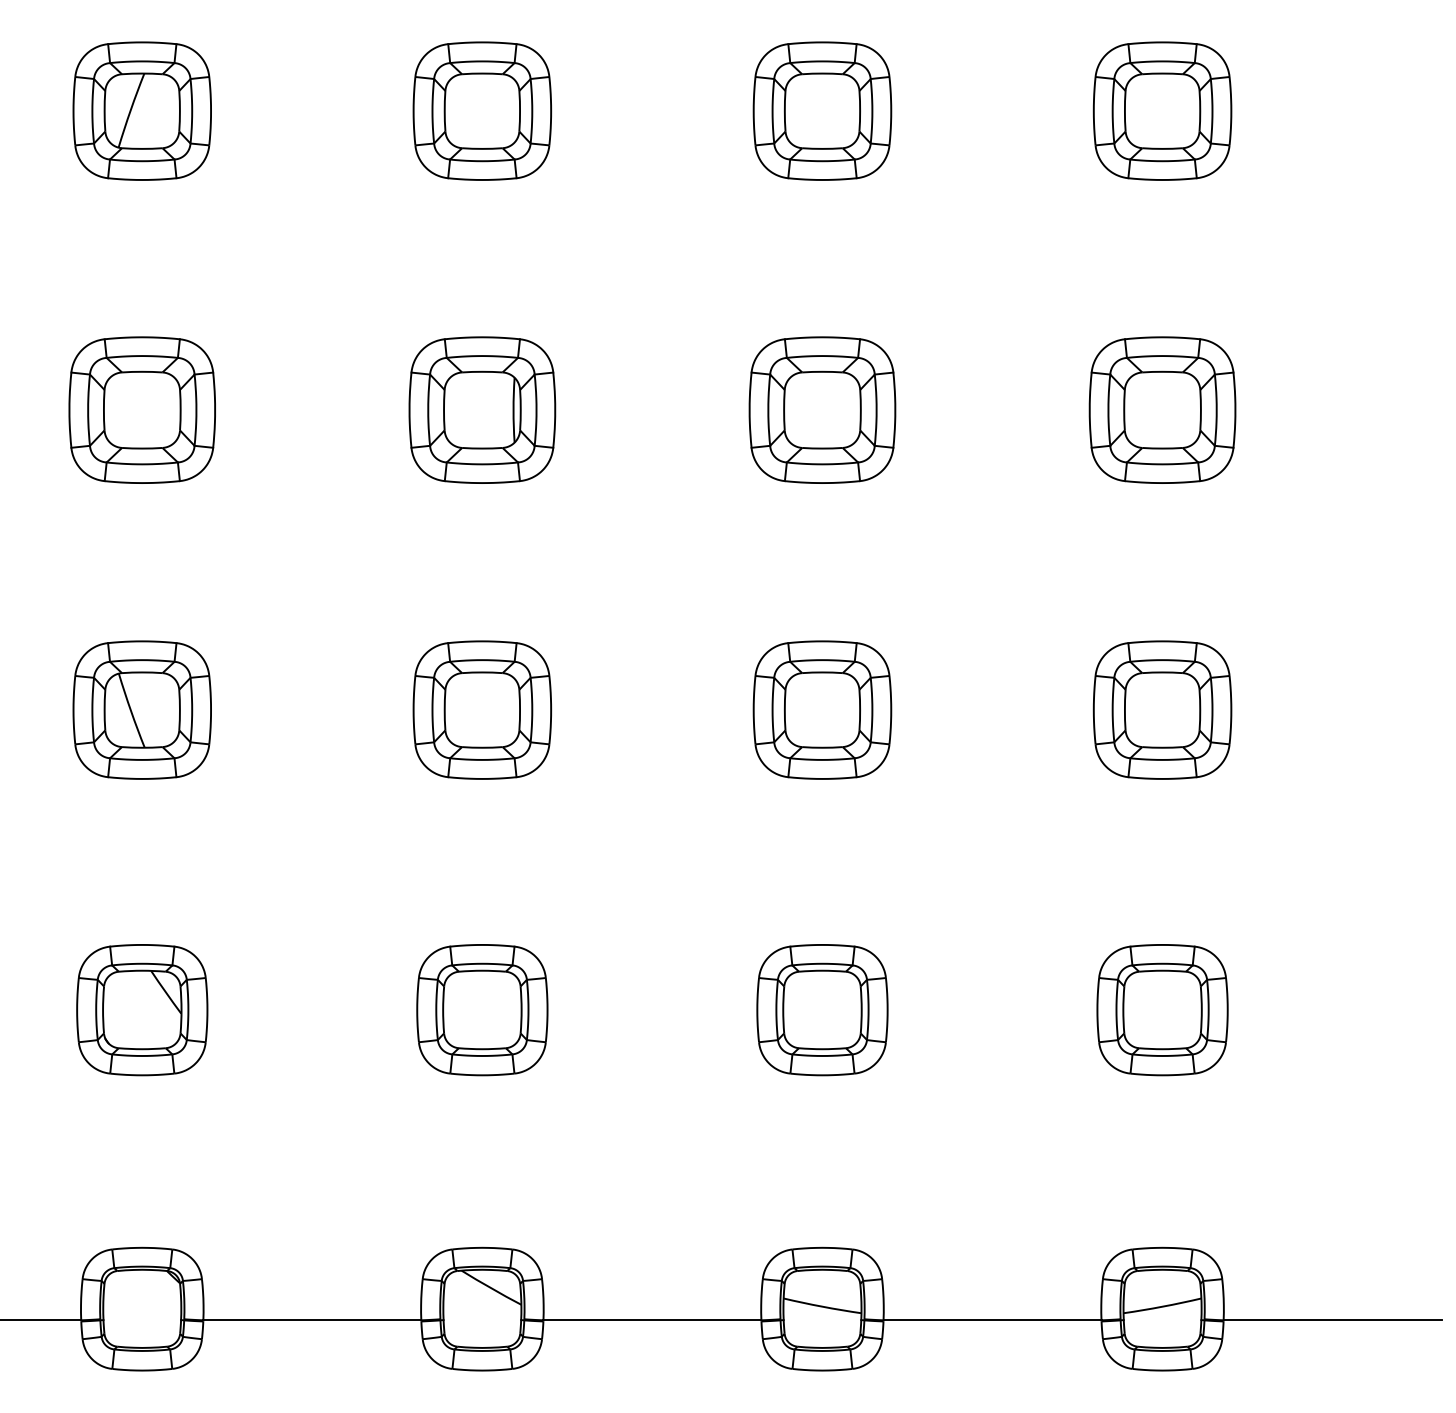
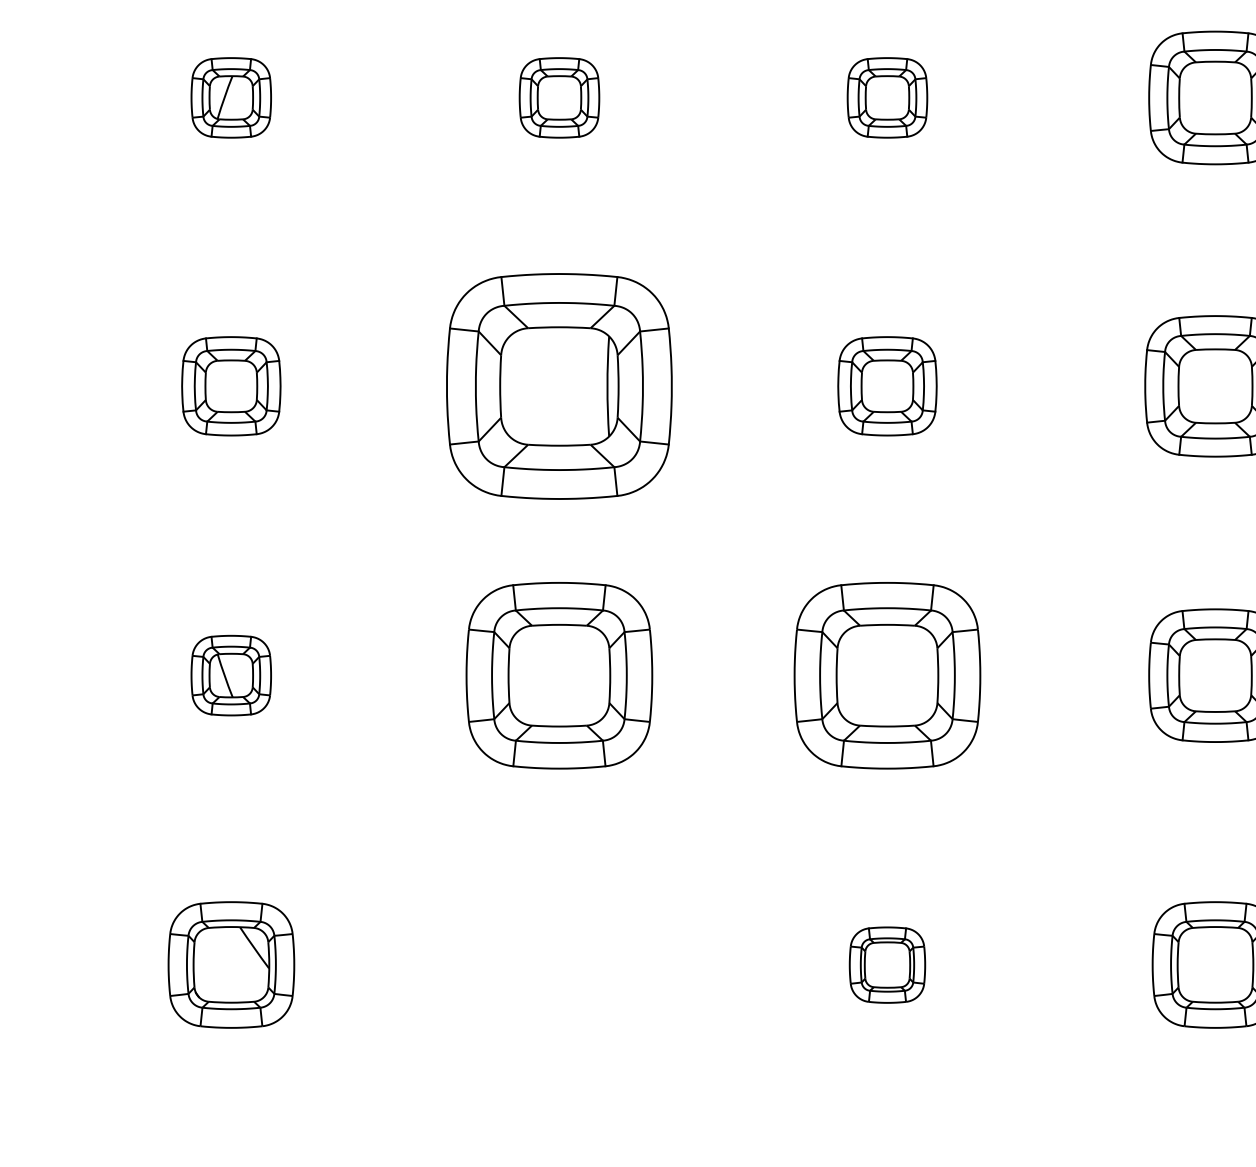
part: (141, 110) -> (230, 97), size x0.6
part: (482, 110) -> (559, 97), size x0.6
part: (822, 110) -> (887, 97), size x0.6
part: (141, 409) -> (230, 385), size x0.7
part: (482, 409) -> (559, 385), size x1.6
part: (822, 409) -> (887, 385), size x0.7
part: (141, 709) -> (230, 675), size x0.6
part: (482, 709) -> (559, 675), size x1.4
part: (822, 709) -> (887, 675), size x1.4
part: (482, 1010) -> (559, 965), removed
part: (822, 1010) -> (887, 965), size x0.6

